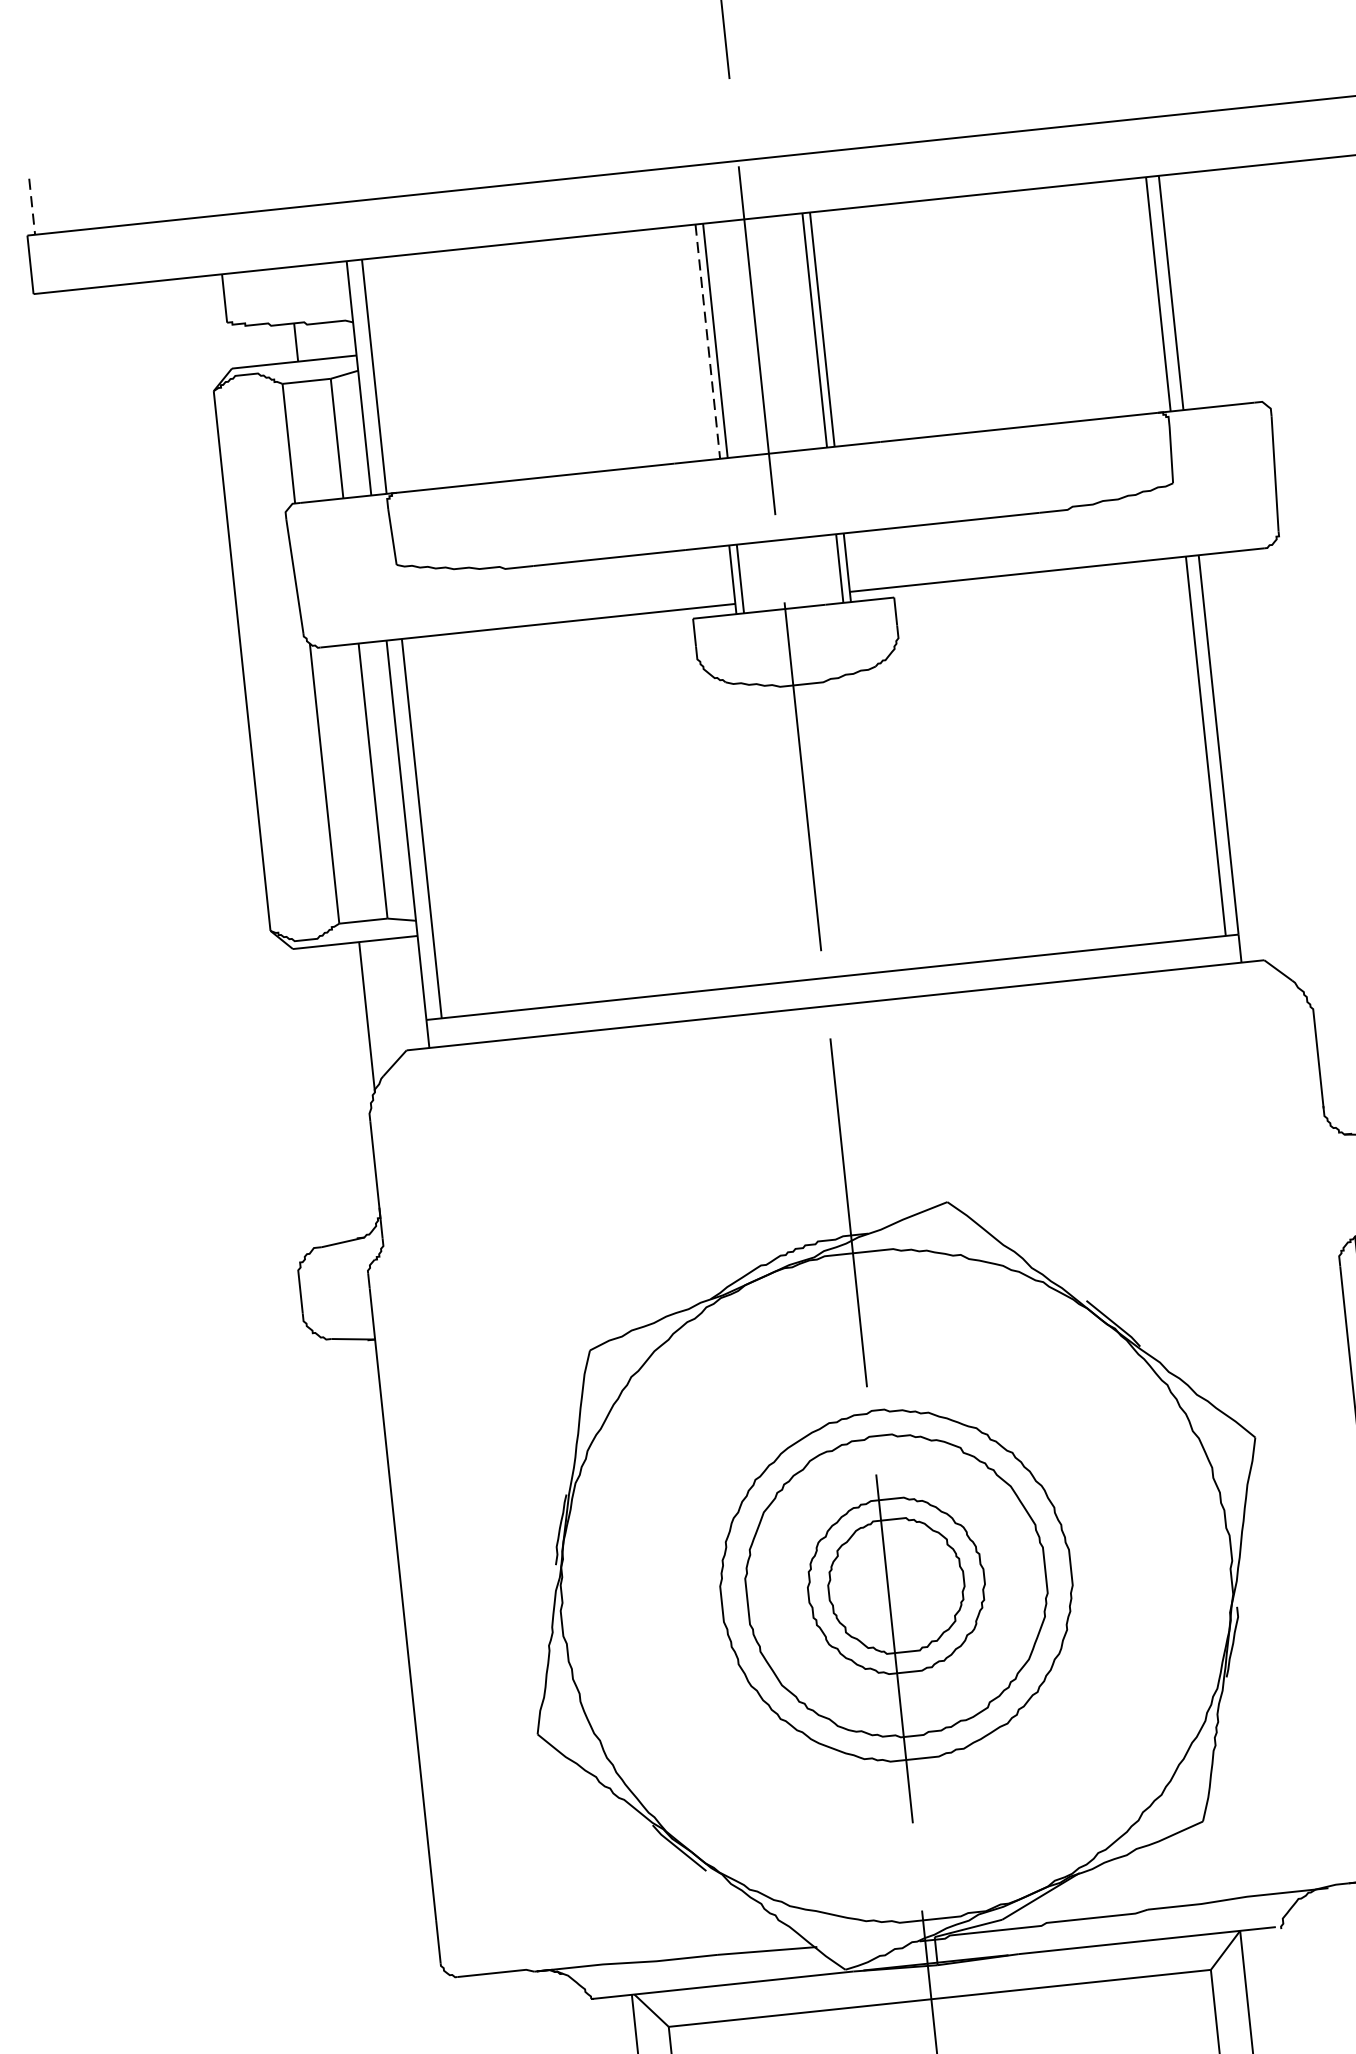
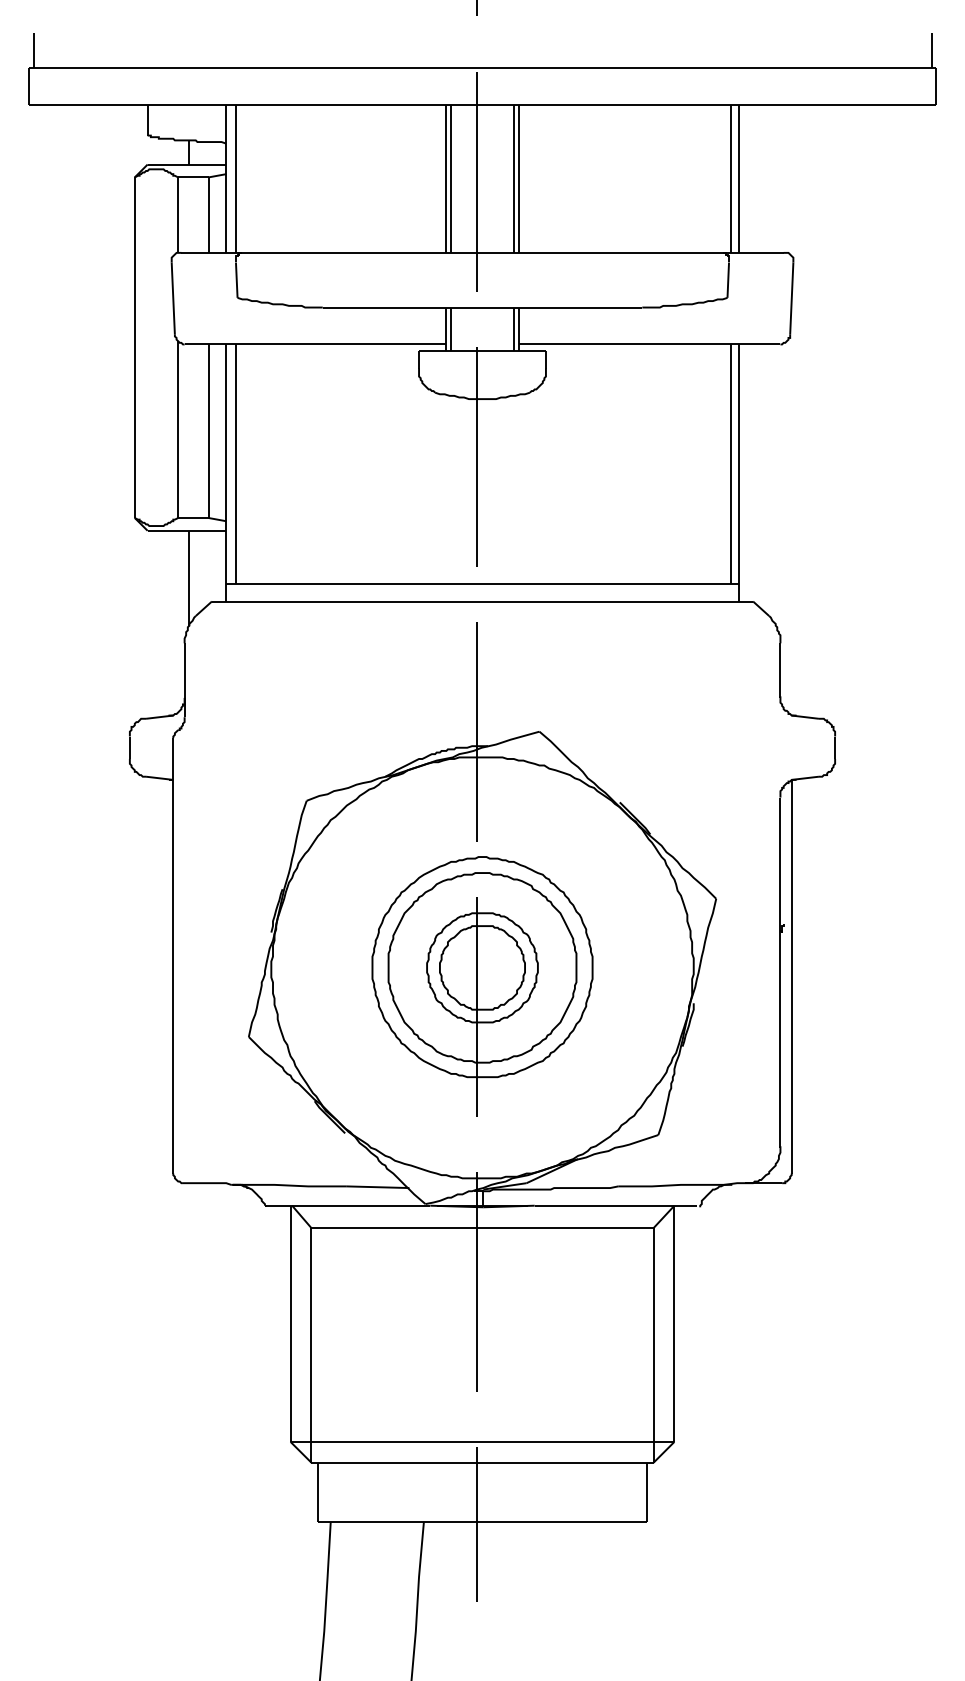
line: (32, 206) -> (33, 50), dashed -> solid
line: (707, 340) -> (446, 178), dashed -> solid

